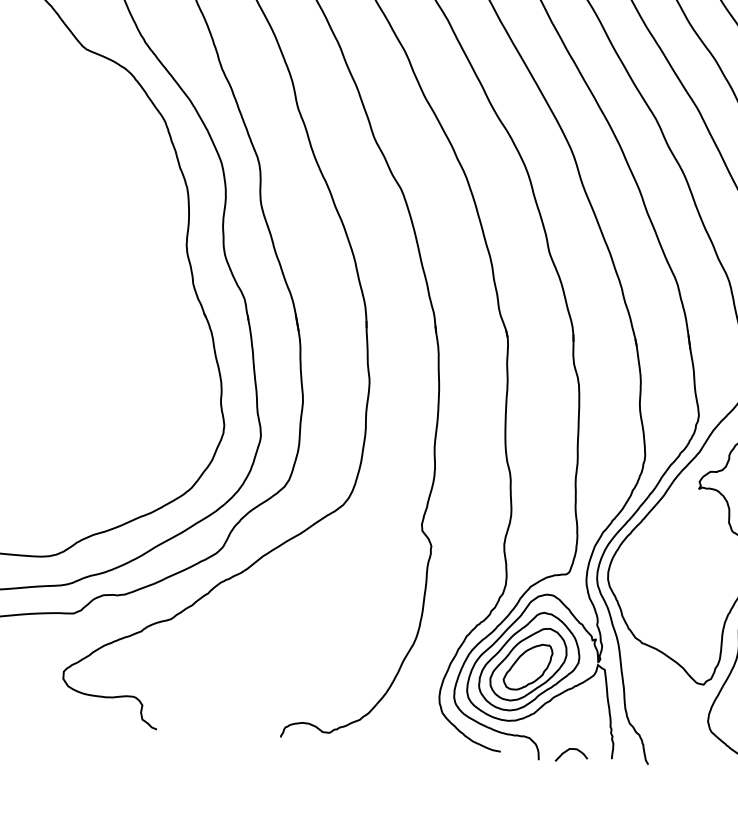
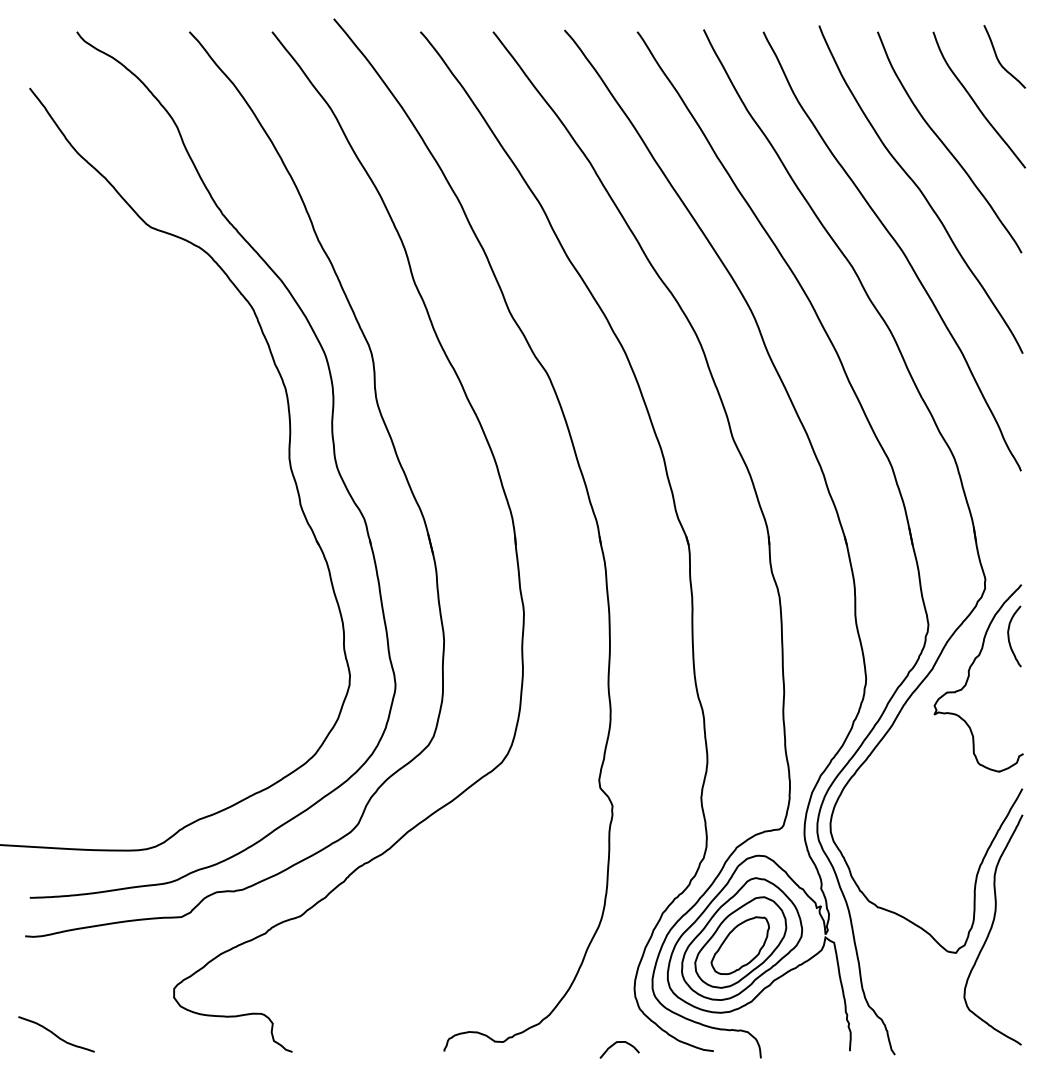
curve: (568, 750) -> (615, 1044), moved

